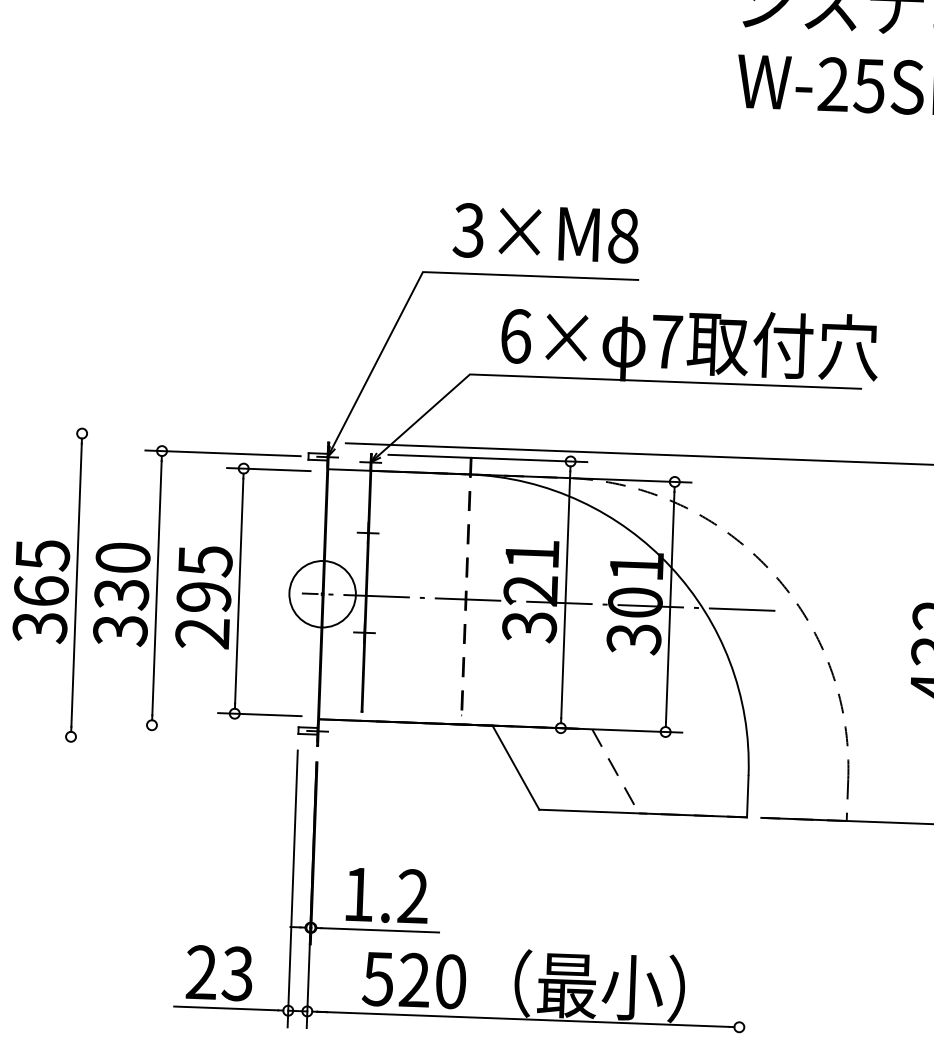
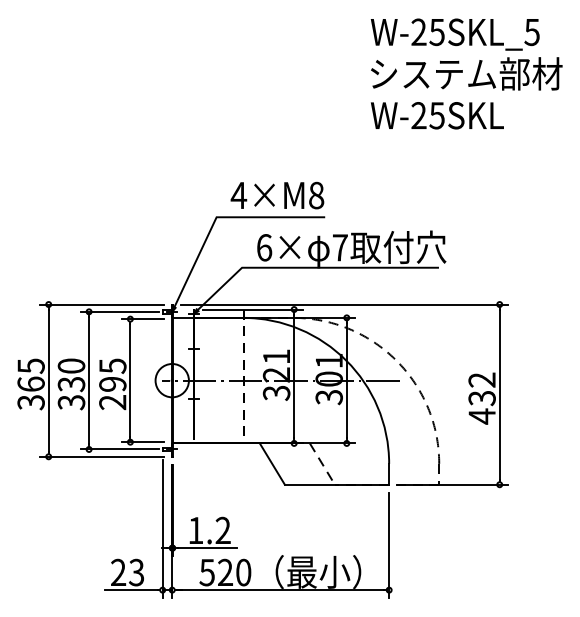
text: (468, 230) -> (238, 195), 3×M8 -> 4×M8
line: (187, 437) -> (101, 304), added
line: (212, 727) -> (119, 449), added
line: (176, 740) -> (101, 456), added
line: (743, 938) -> (389, 545), added

